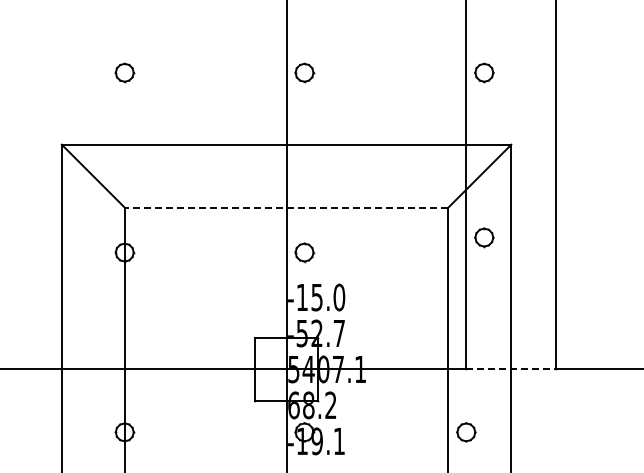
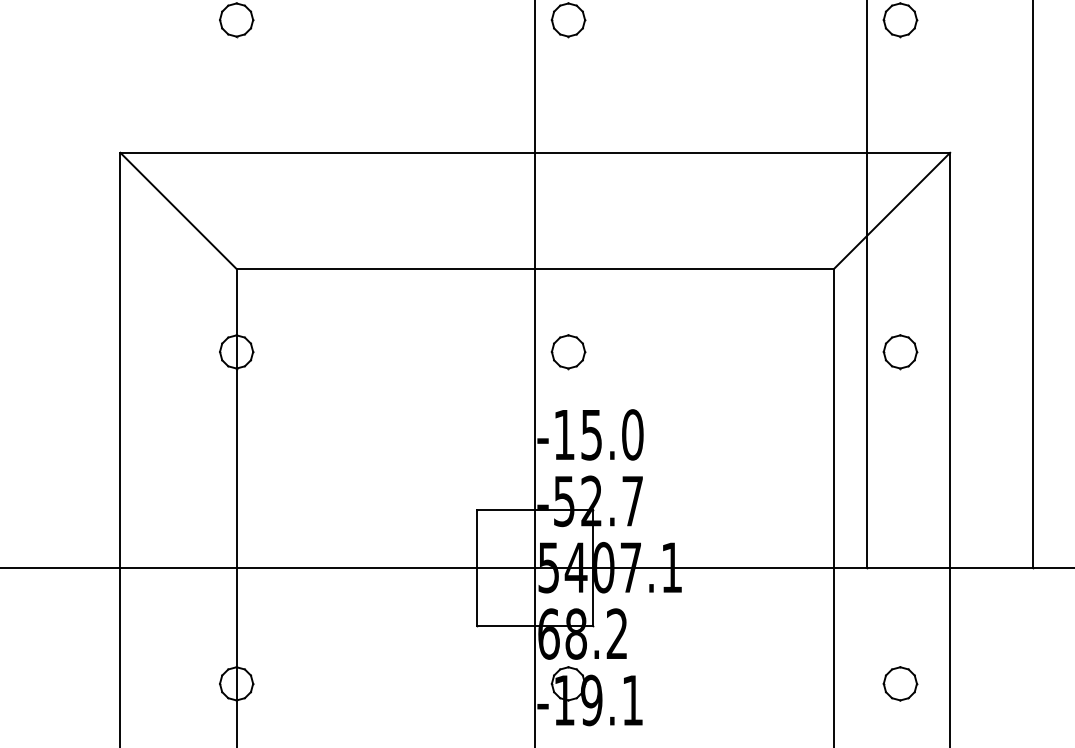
line: (286, 207) -> (535, 268), dashed -> solid
part: (484, 237) -> (900, 351), moved
line: (511, 369) -> (950, 567), dashed -> solid
part: (466, 432) -> (900, 684), moved

